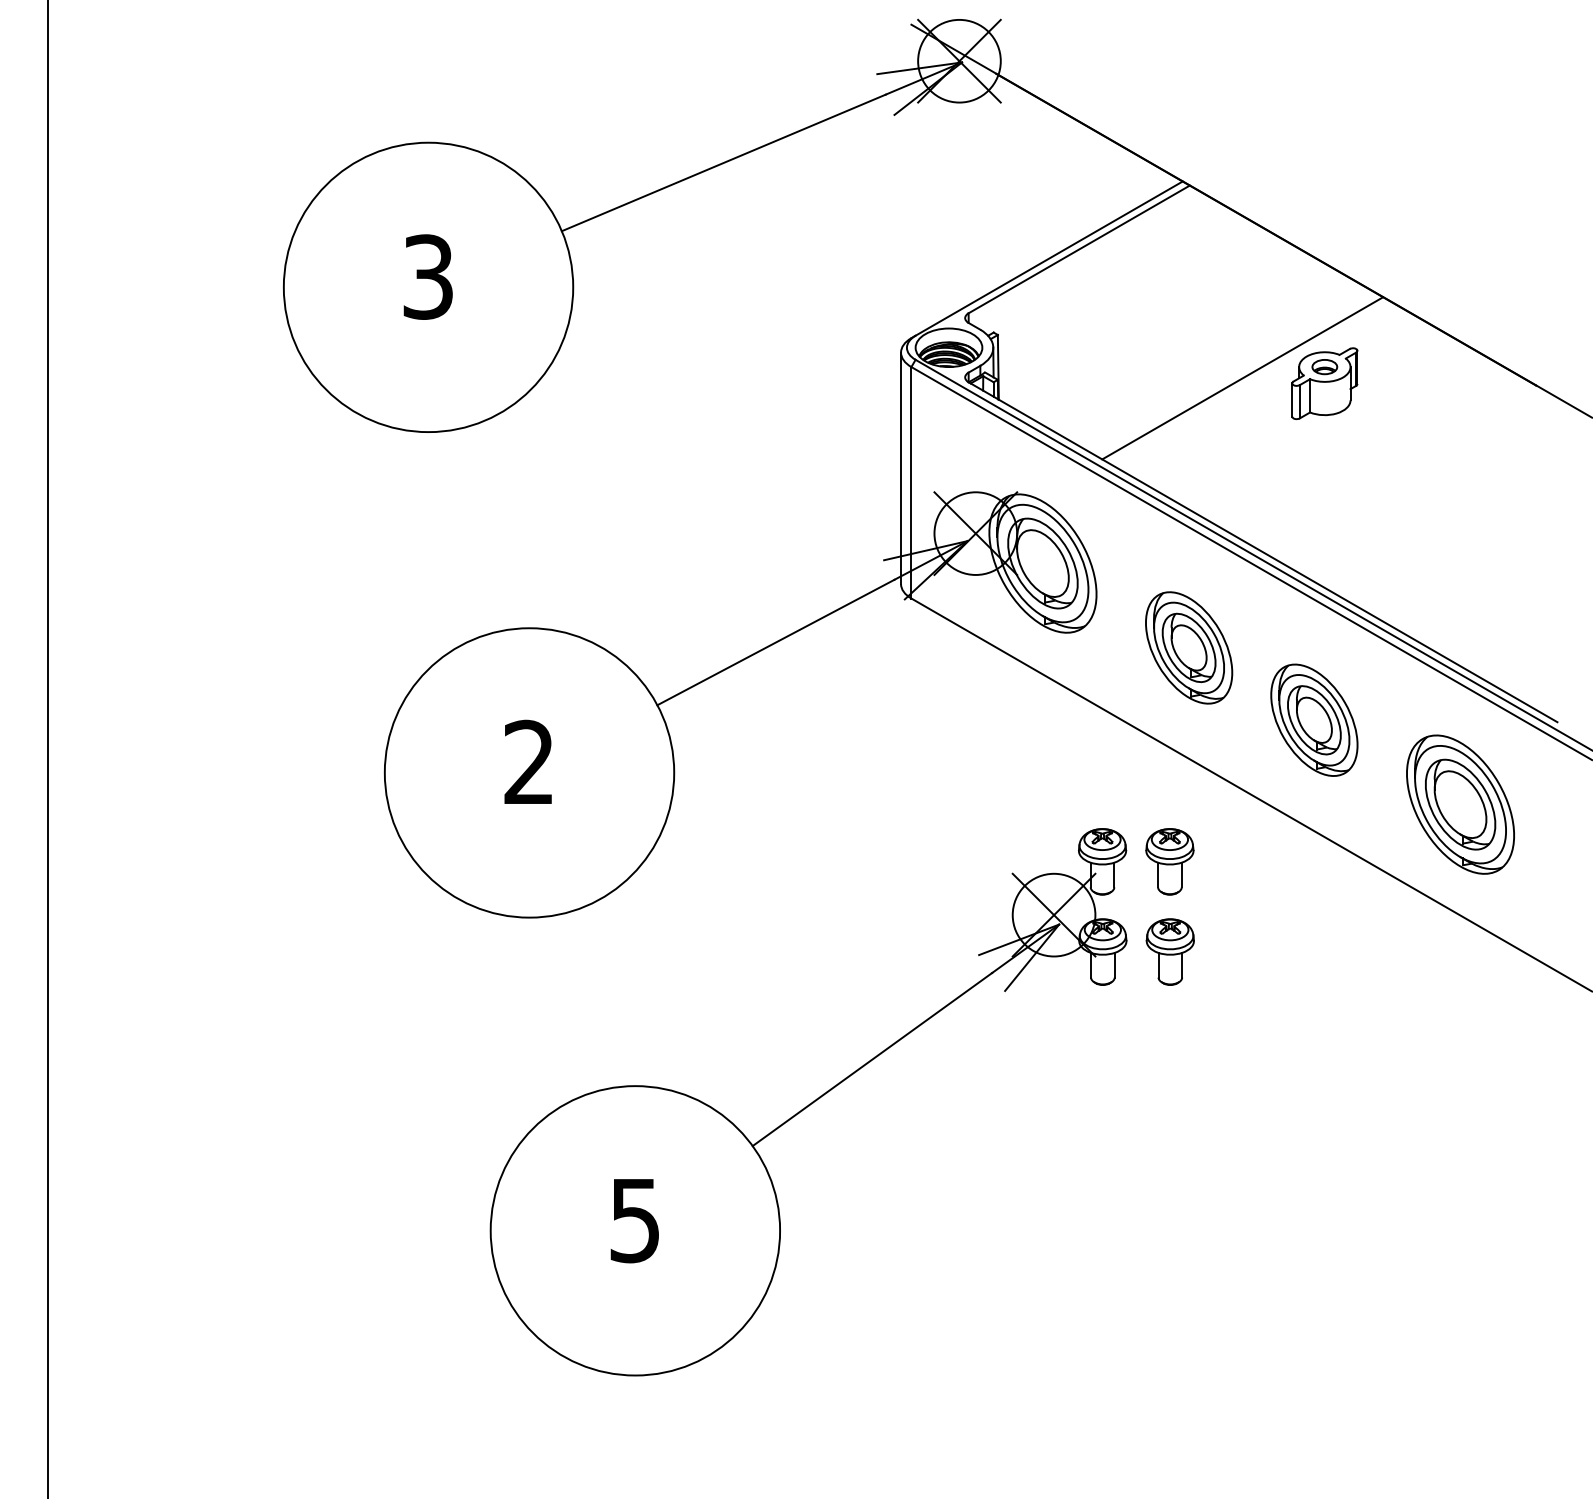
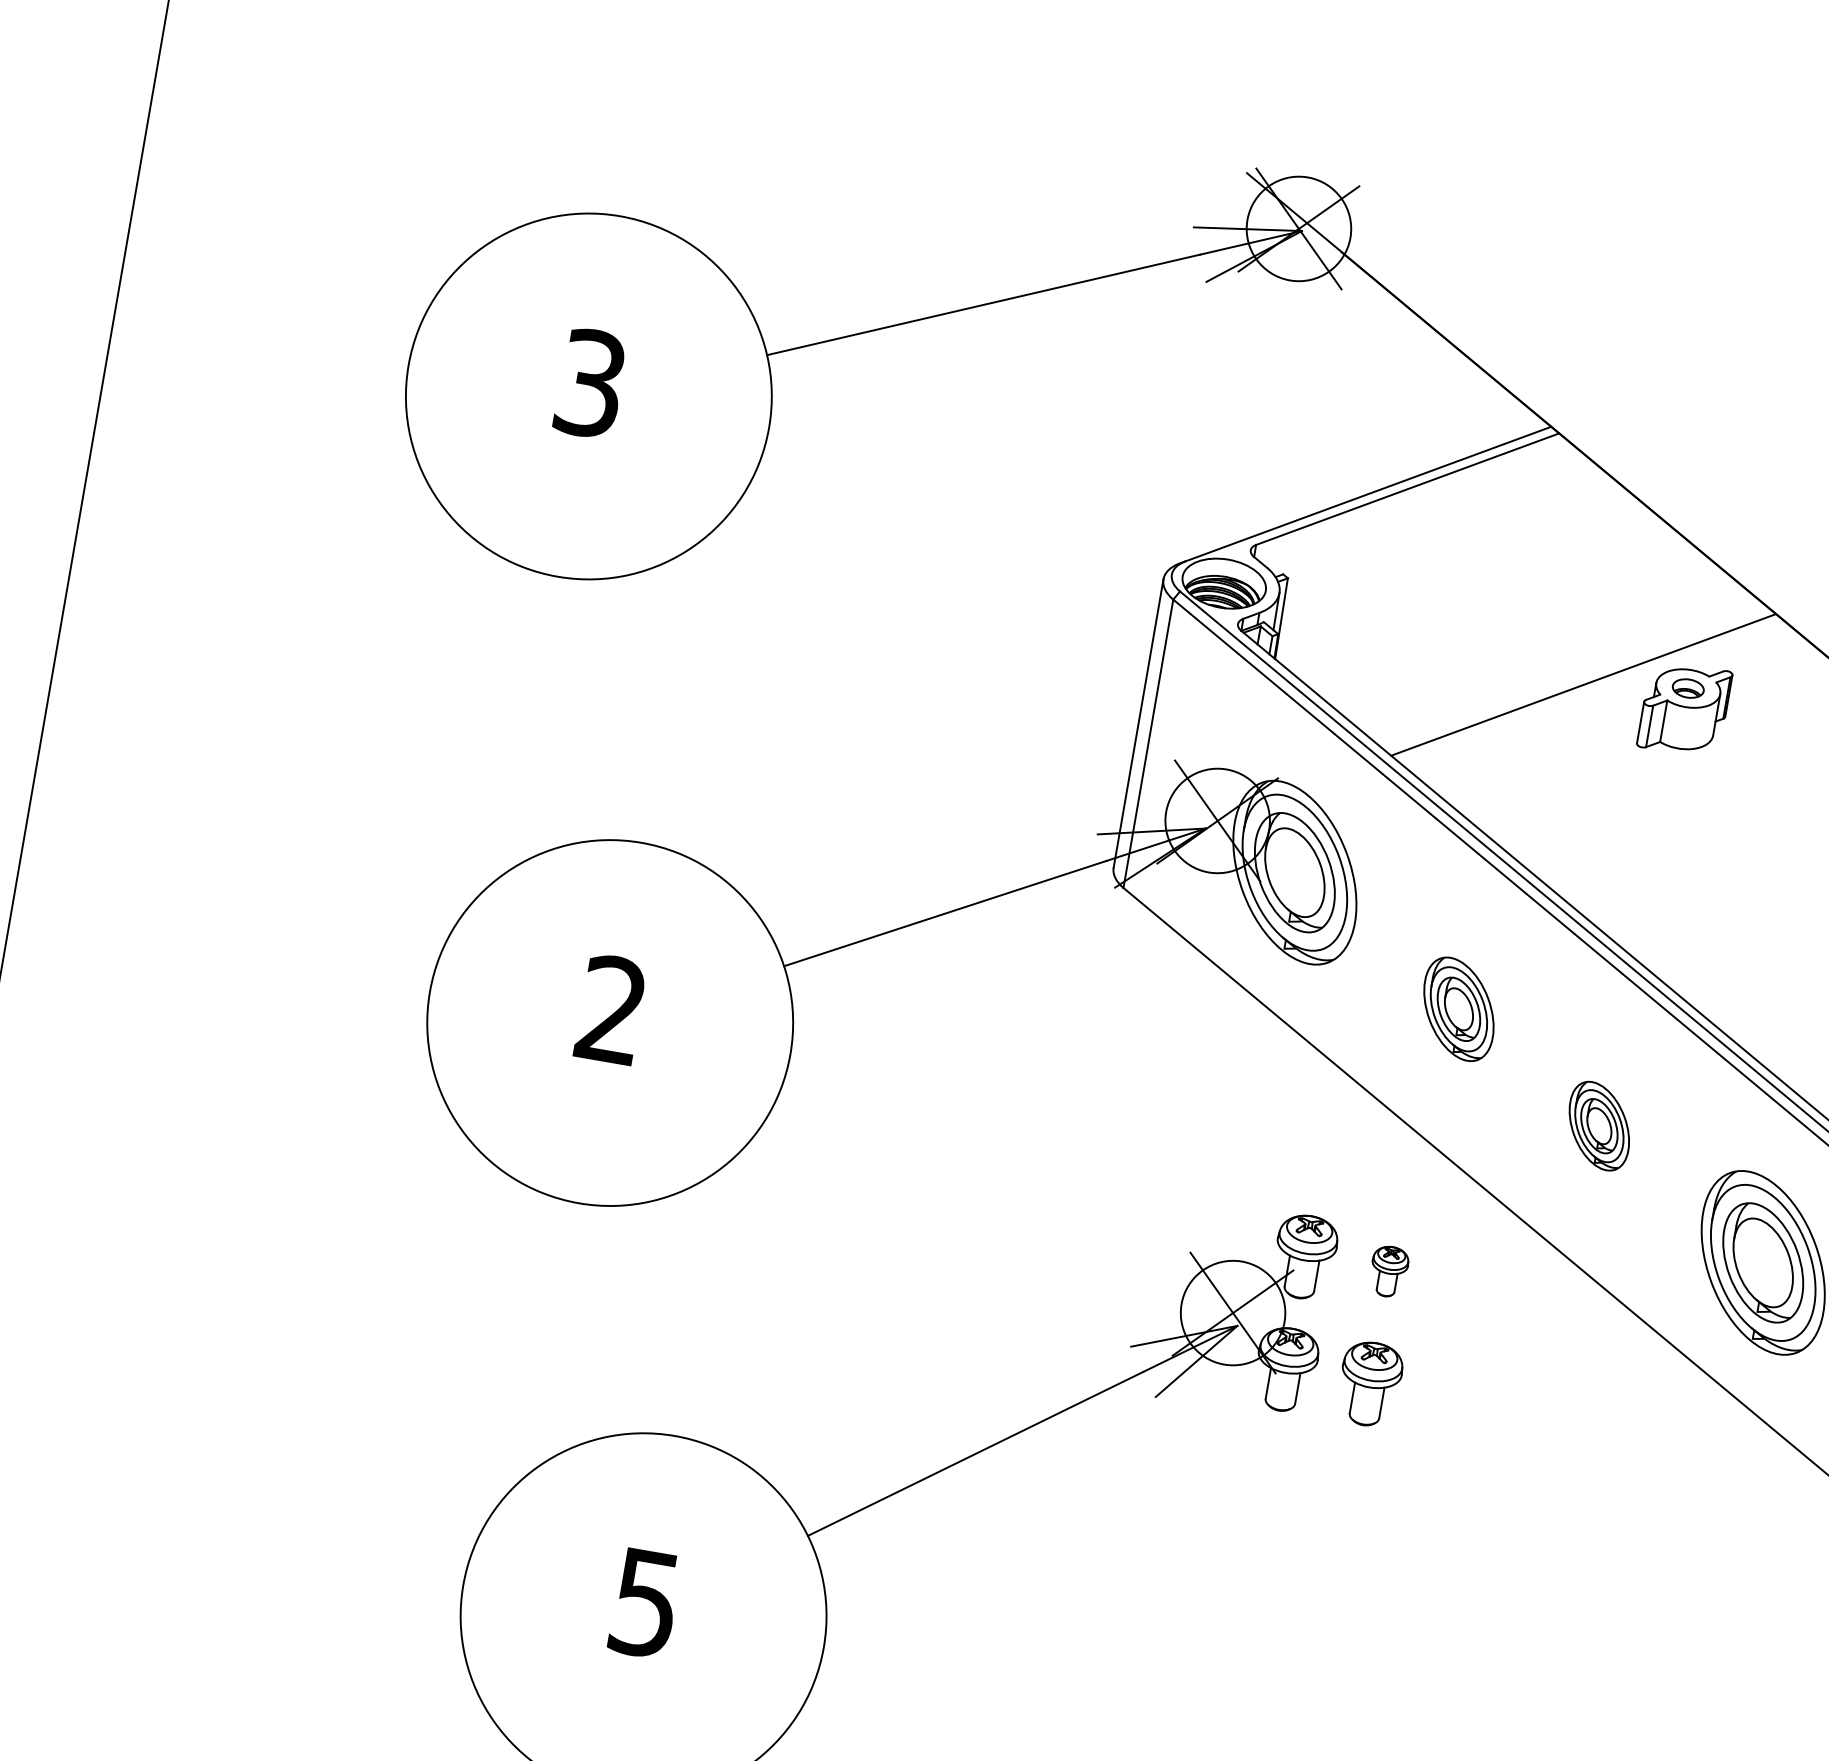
part: (1189, 647) -> (1459, 1008), size x0.7
part: (1314, 719) -> (1599, 1125), size x0.6
part: (1169, 861) -> (1388, 1271), size x0.6

